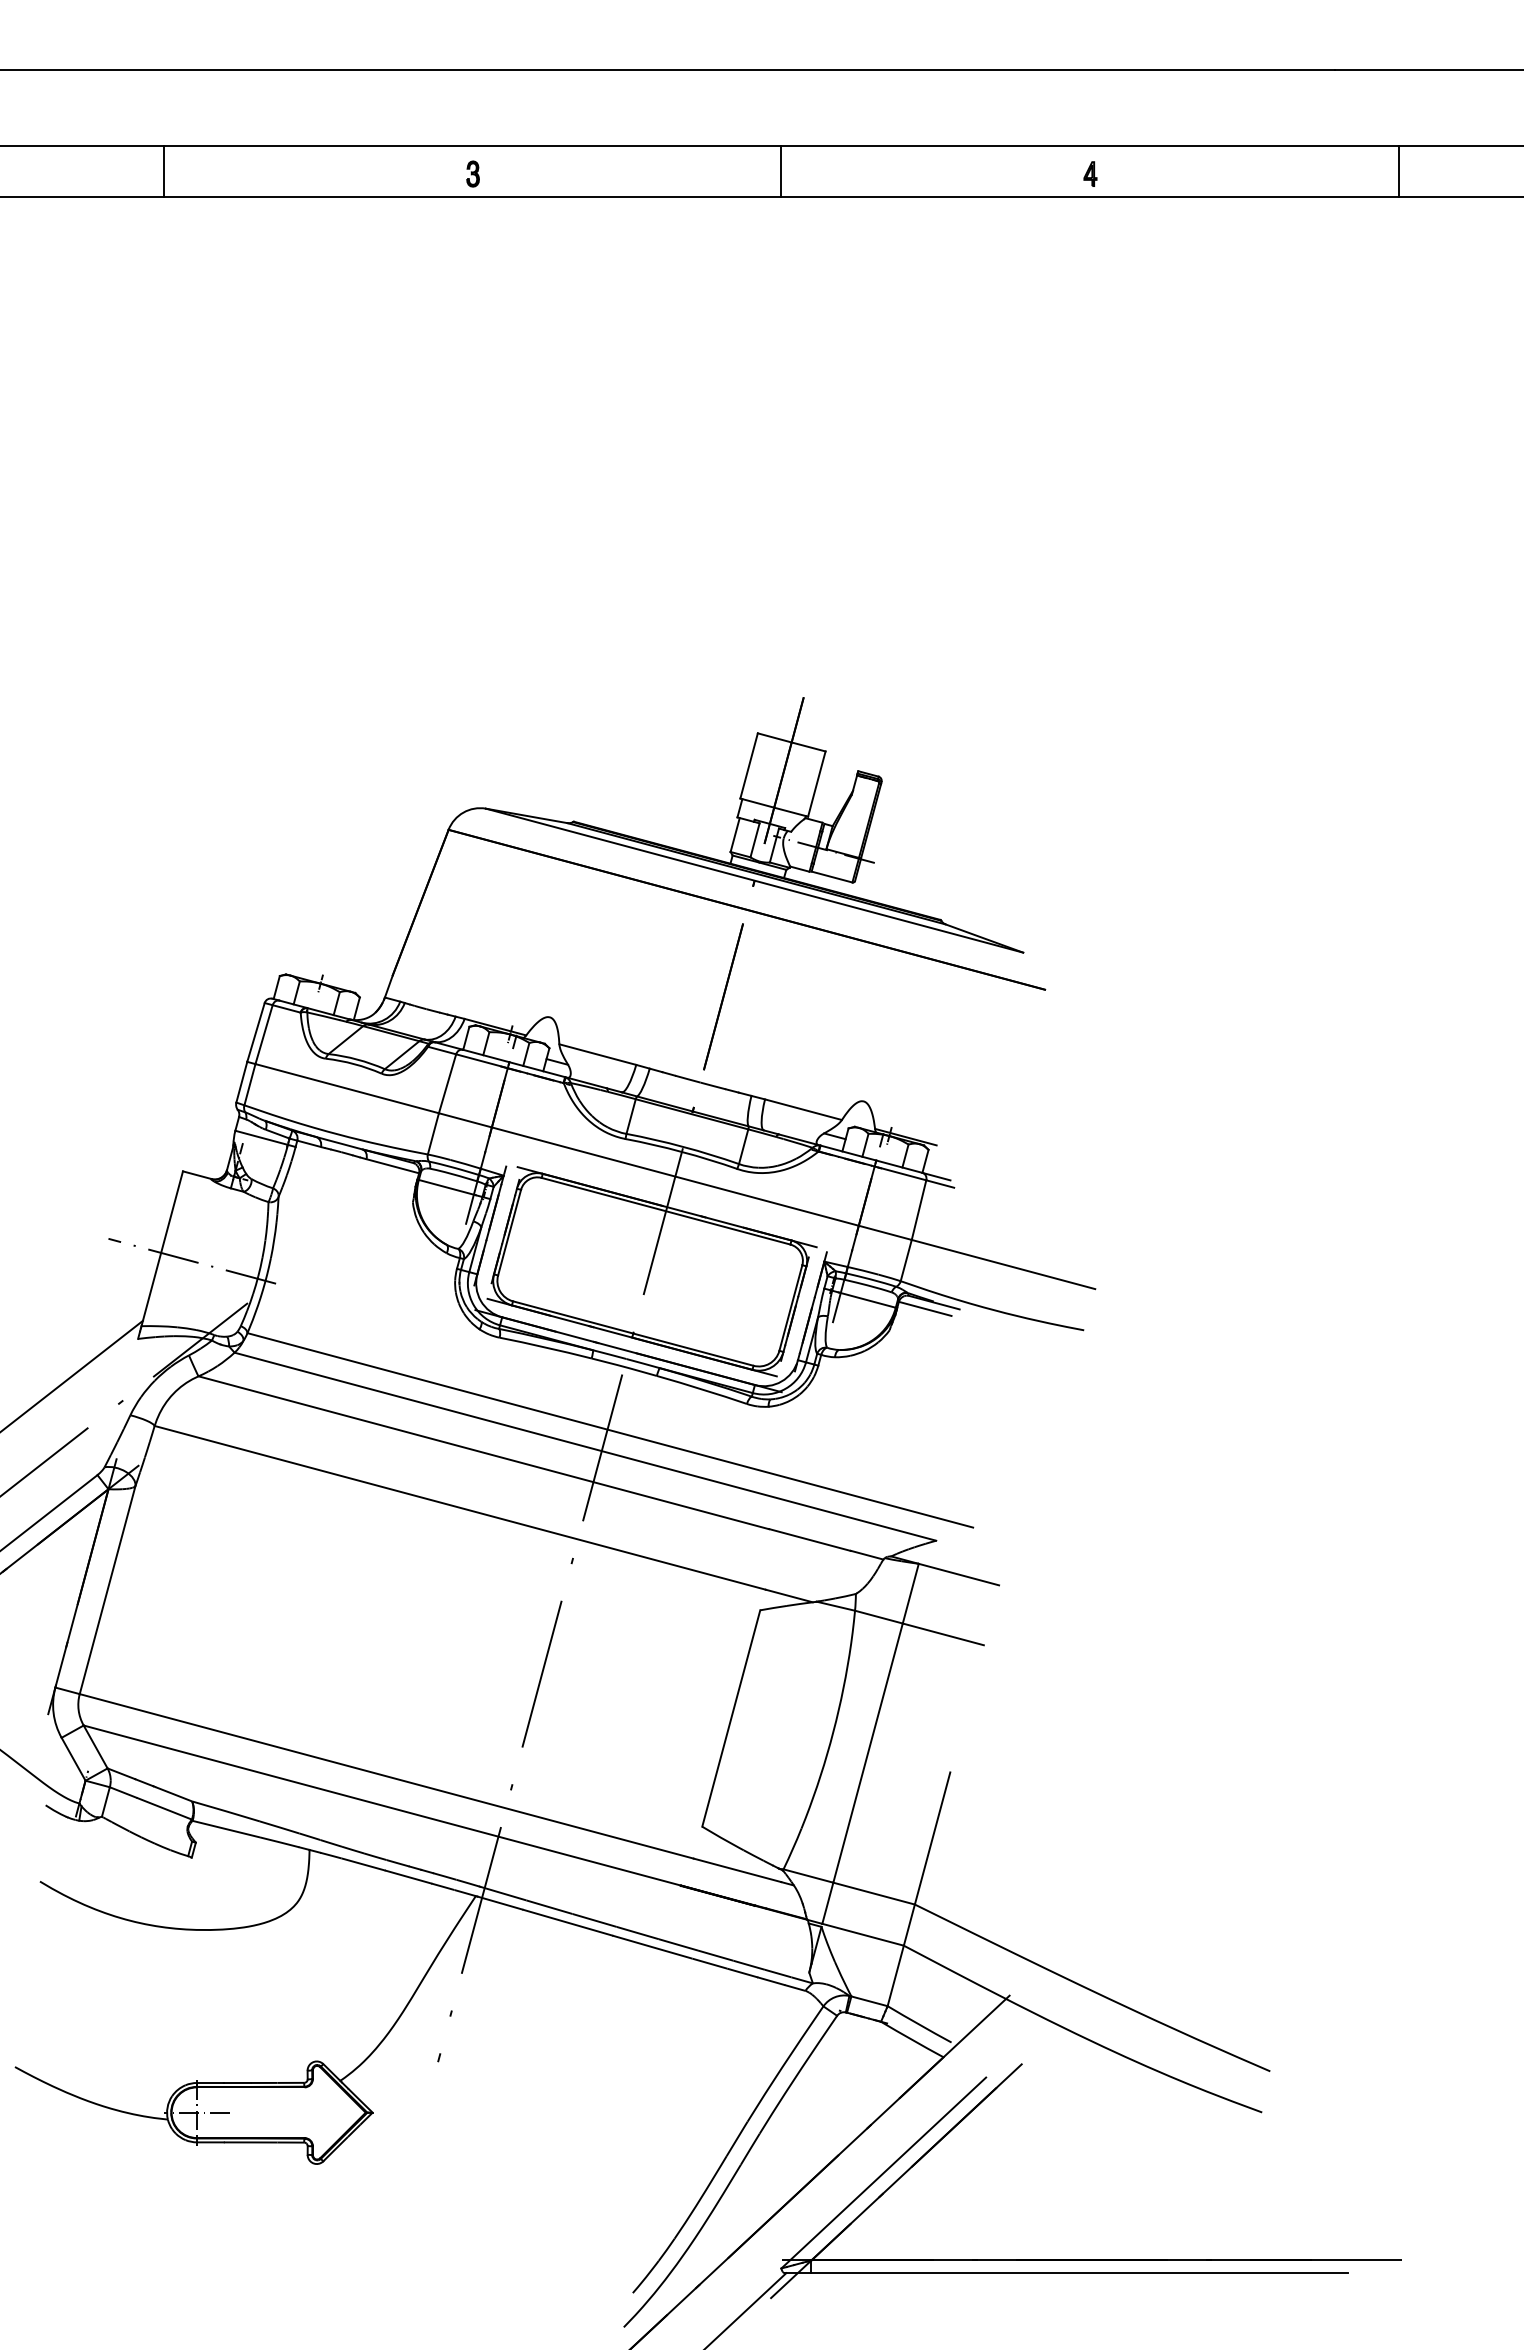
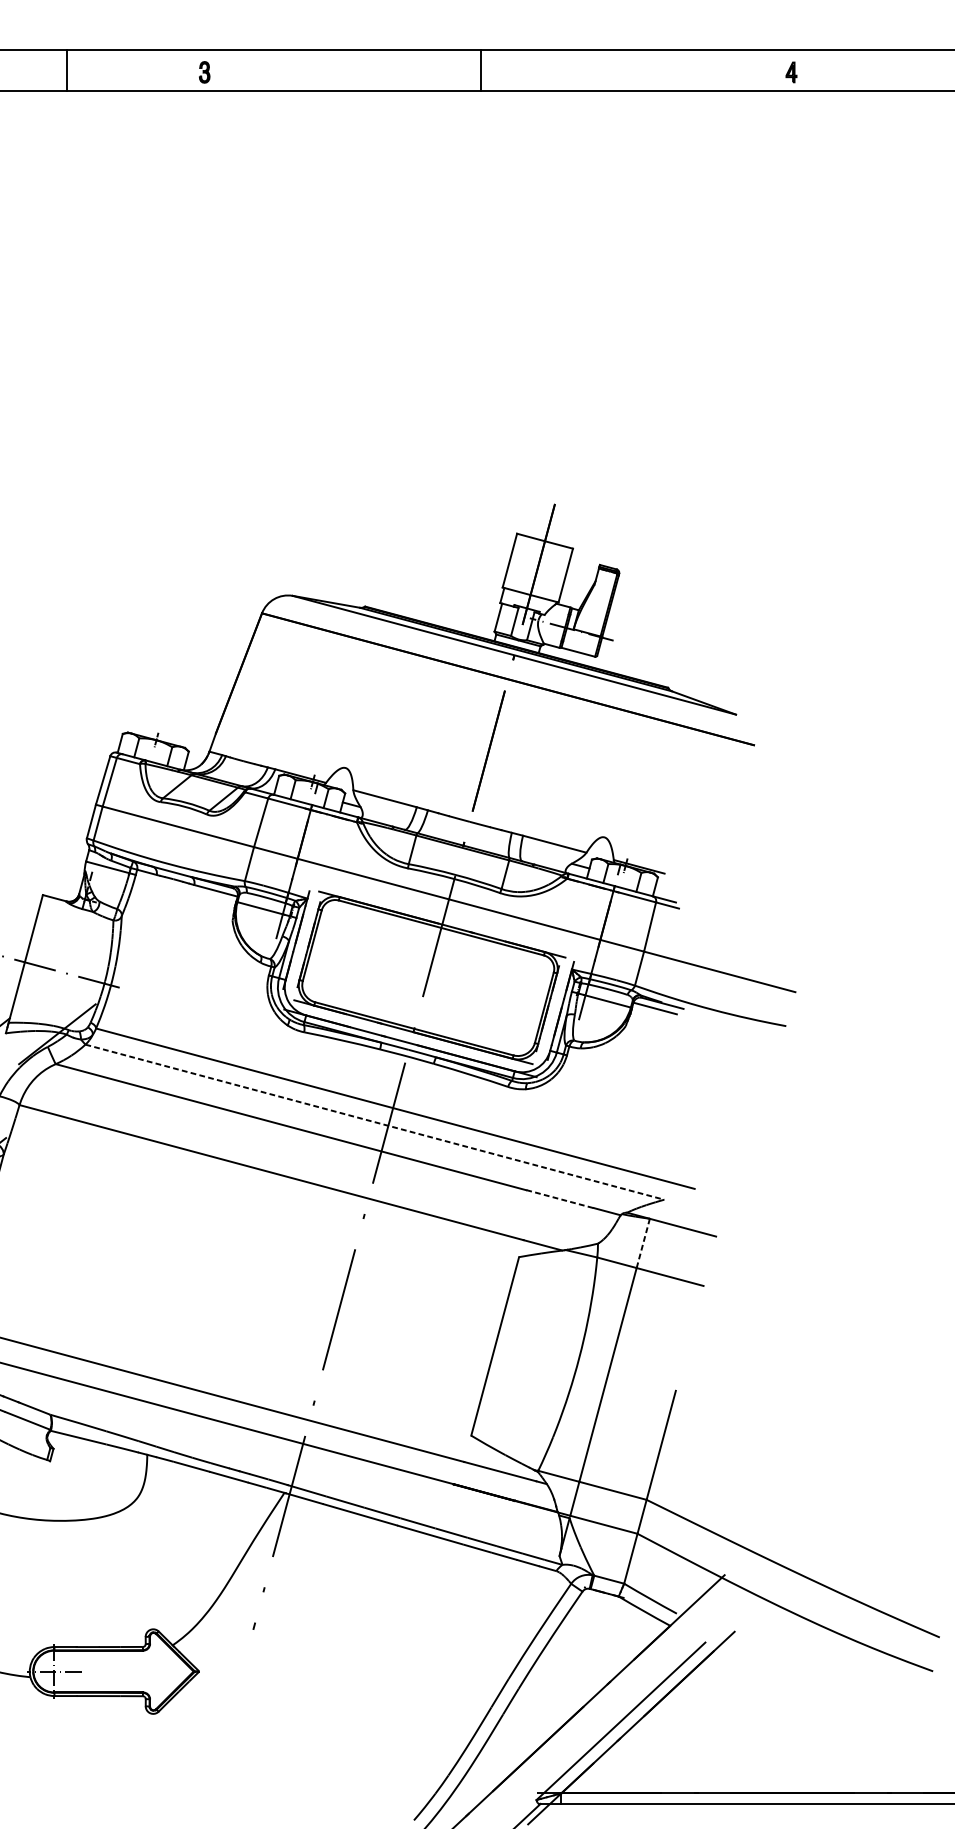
line: (164, 171) -> (67, 70), moved
line: (781, 171) -> (481, 70), moved
part: (472, 173) -> (204, 71), moved
line: (585, 1446) -> (374, 1122), solid -> dashed
line: (810, 1540) -> (560, 1199), solid -> dashed
line: (910, 1593) -> (643, 1243), solid -> dashed

